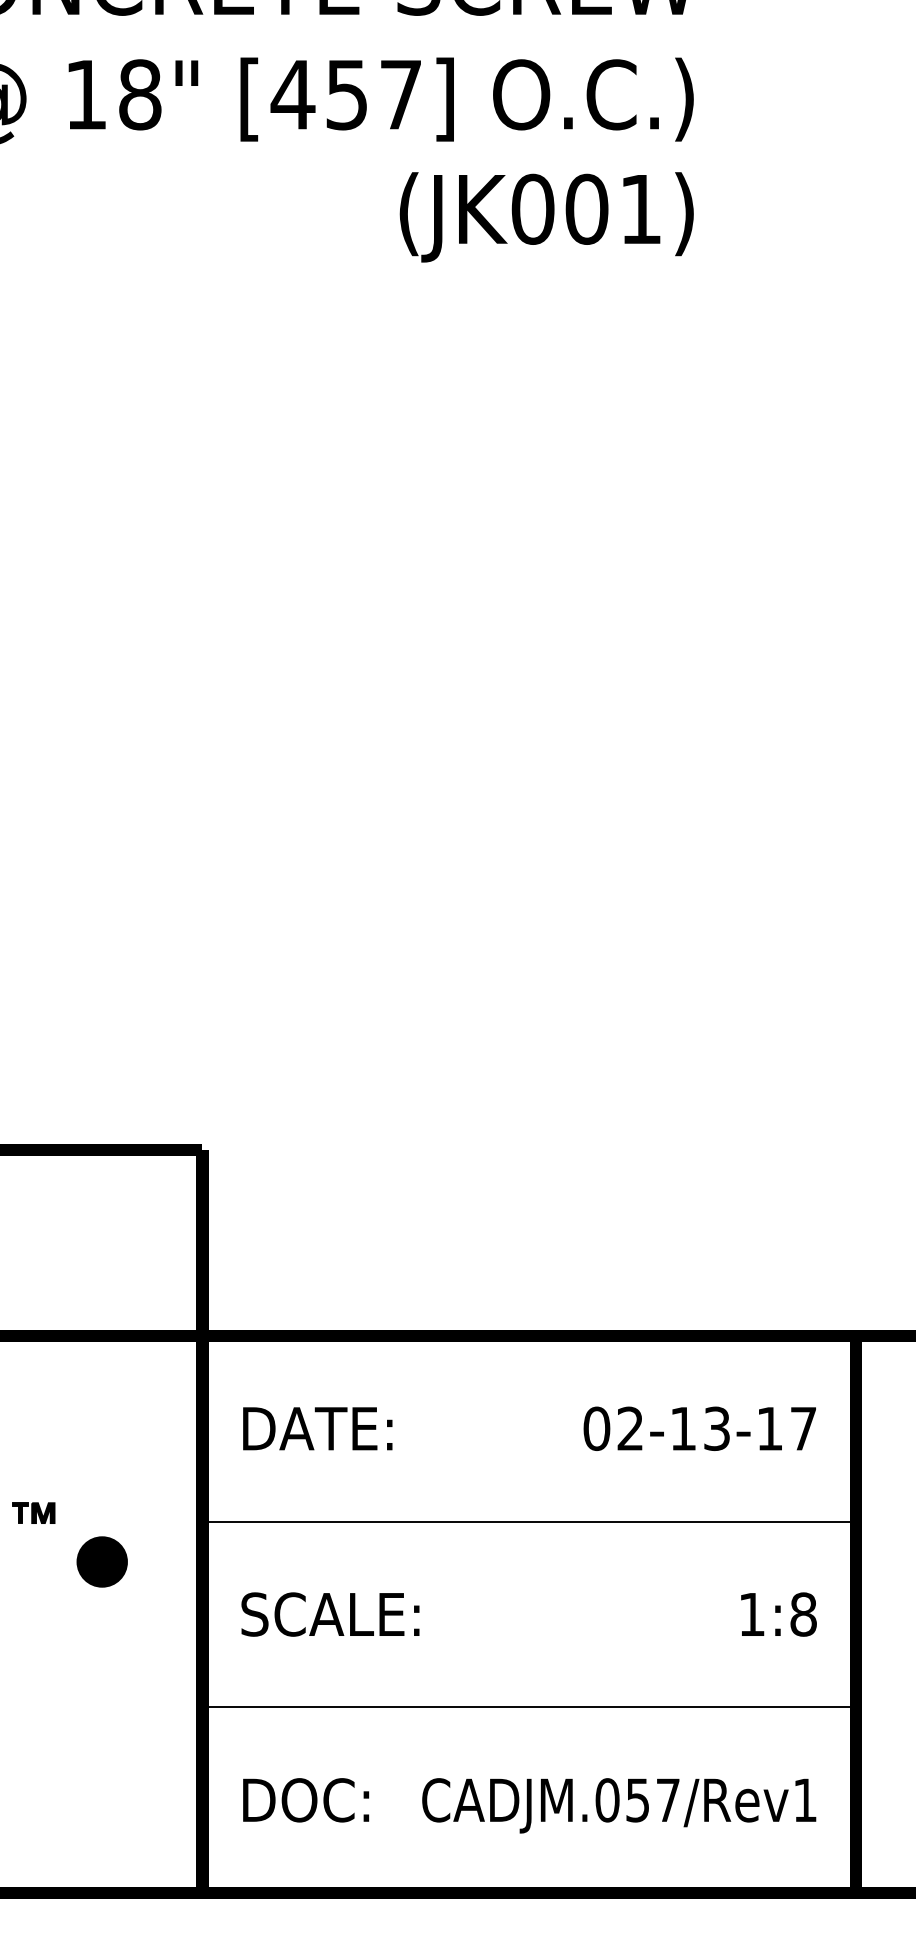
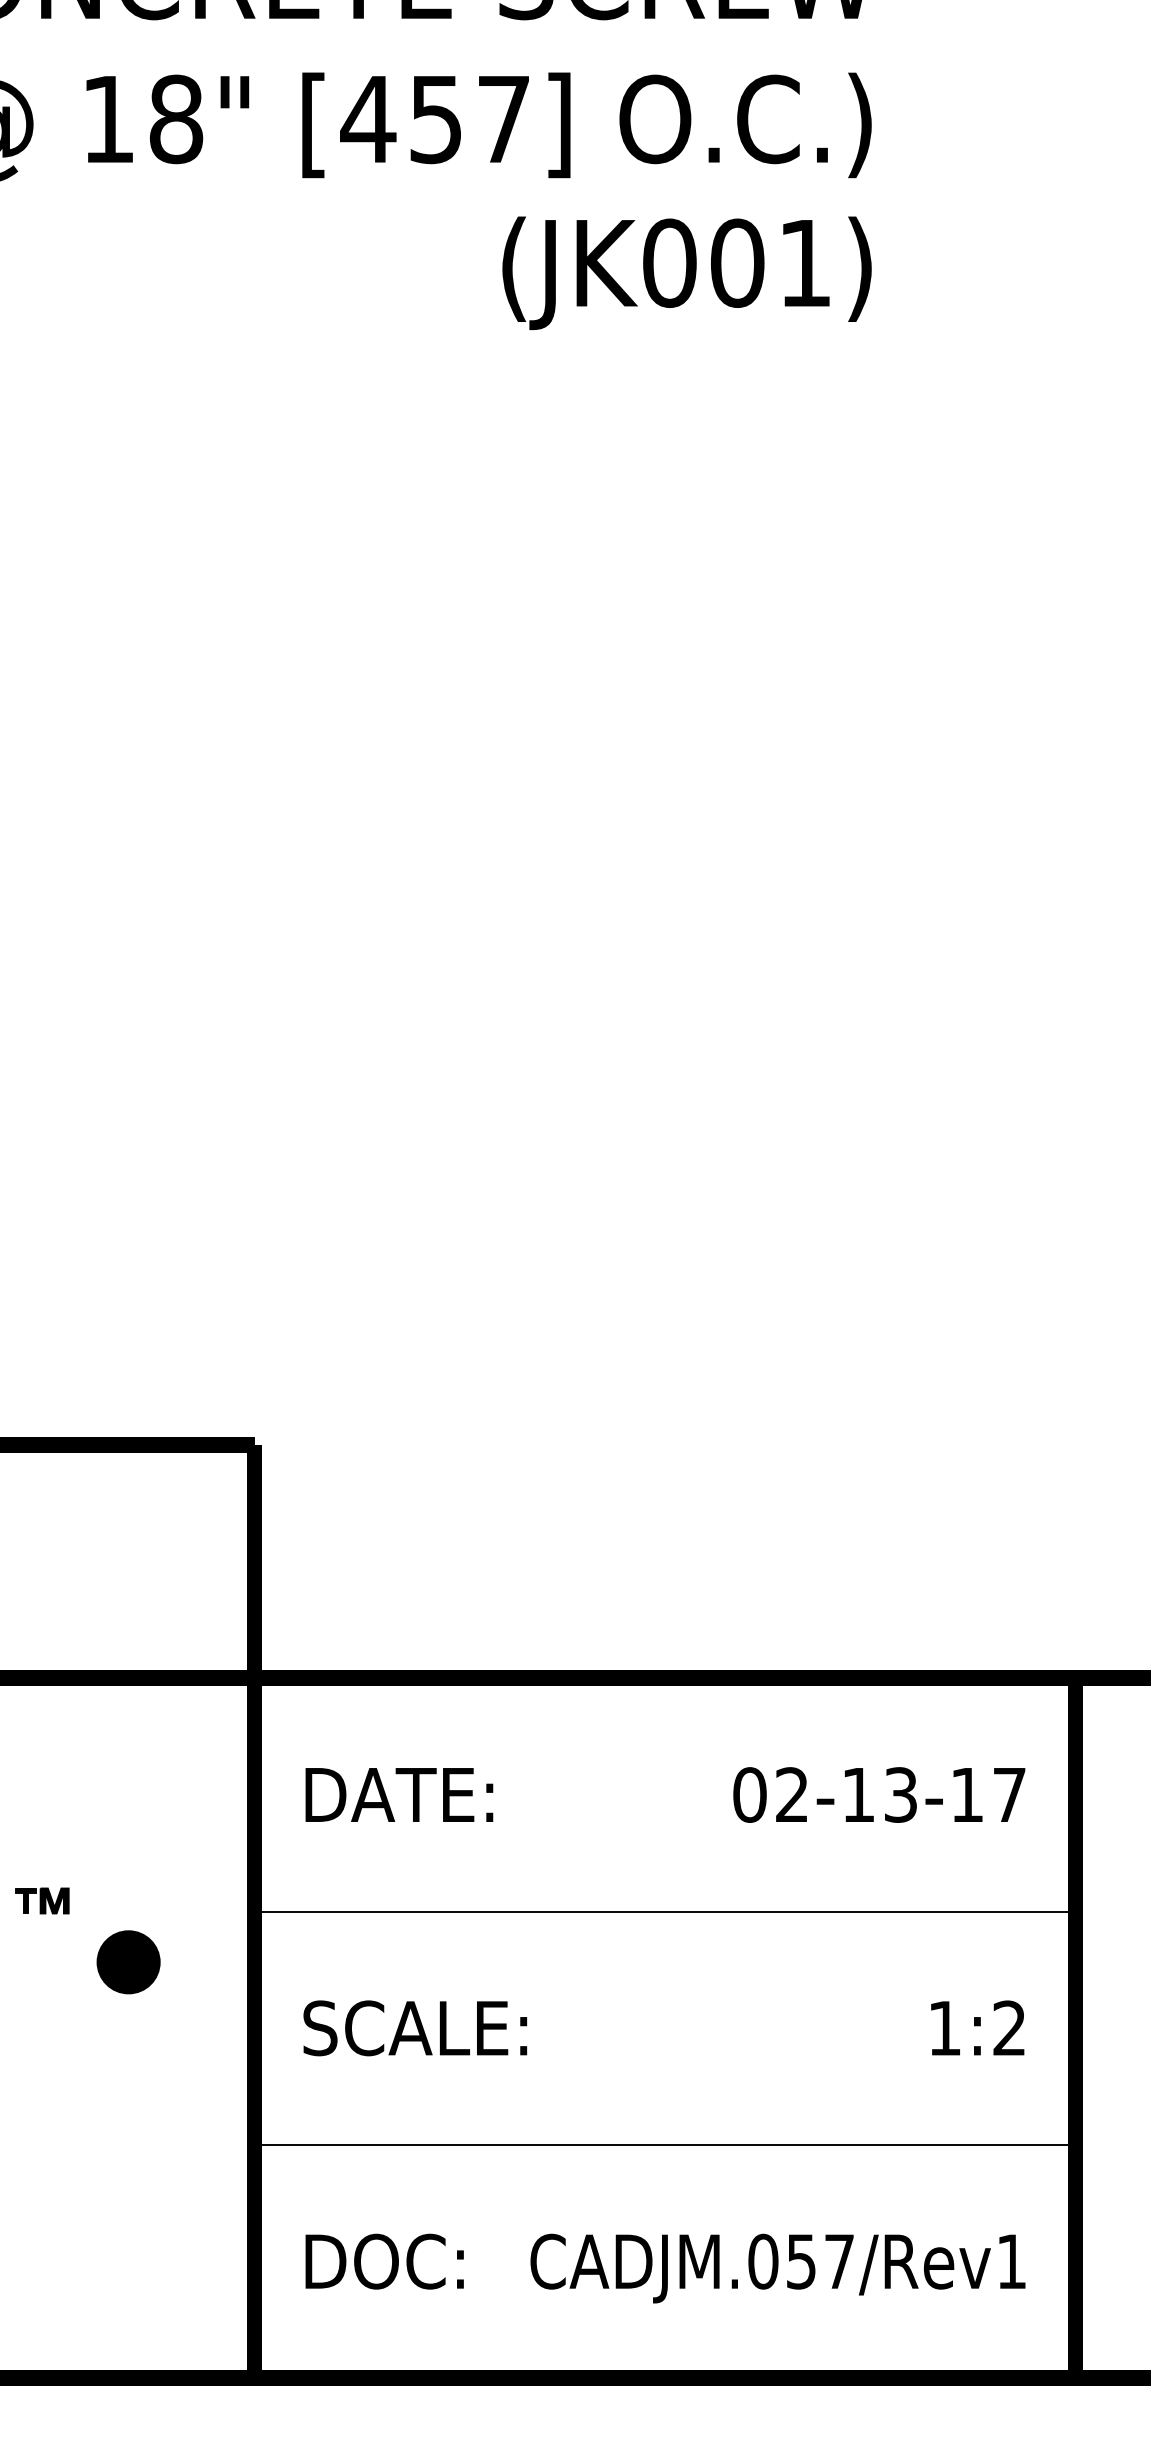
text: (803, 1614) -> (1009, 2028), 1:8 -> 1:2

